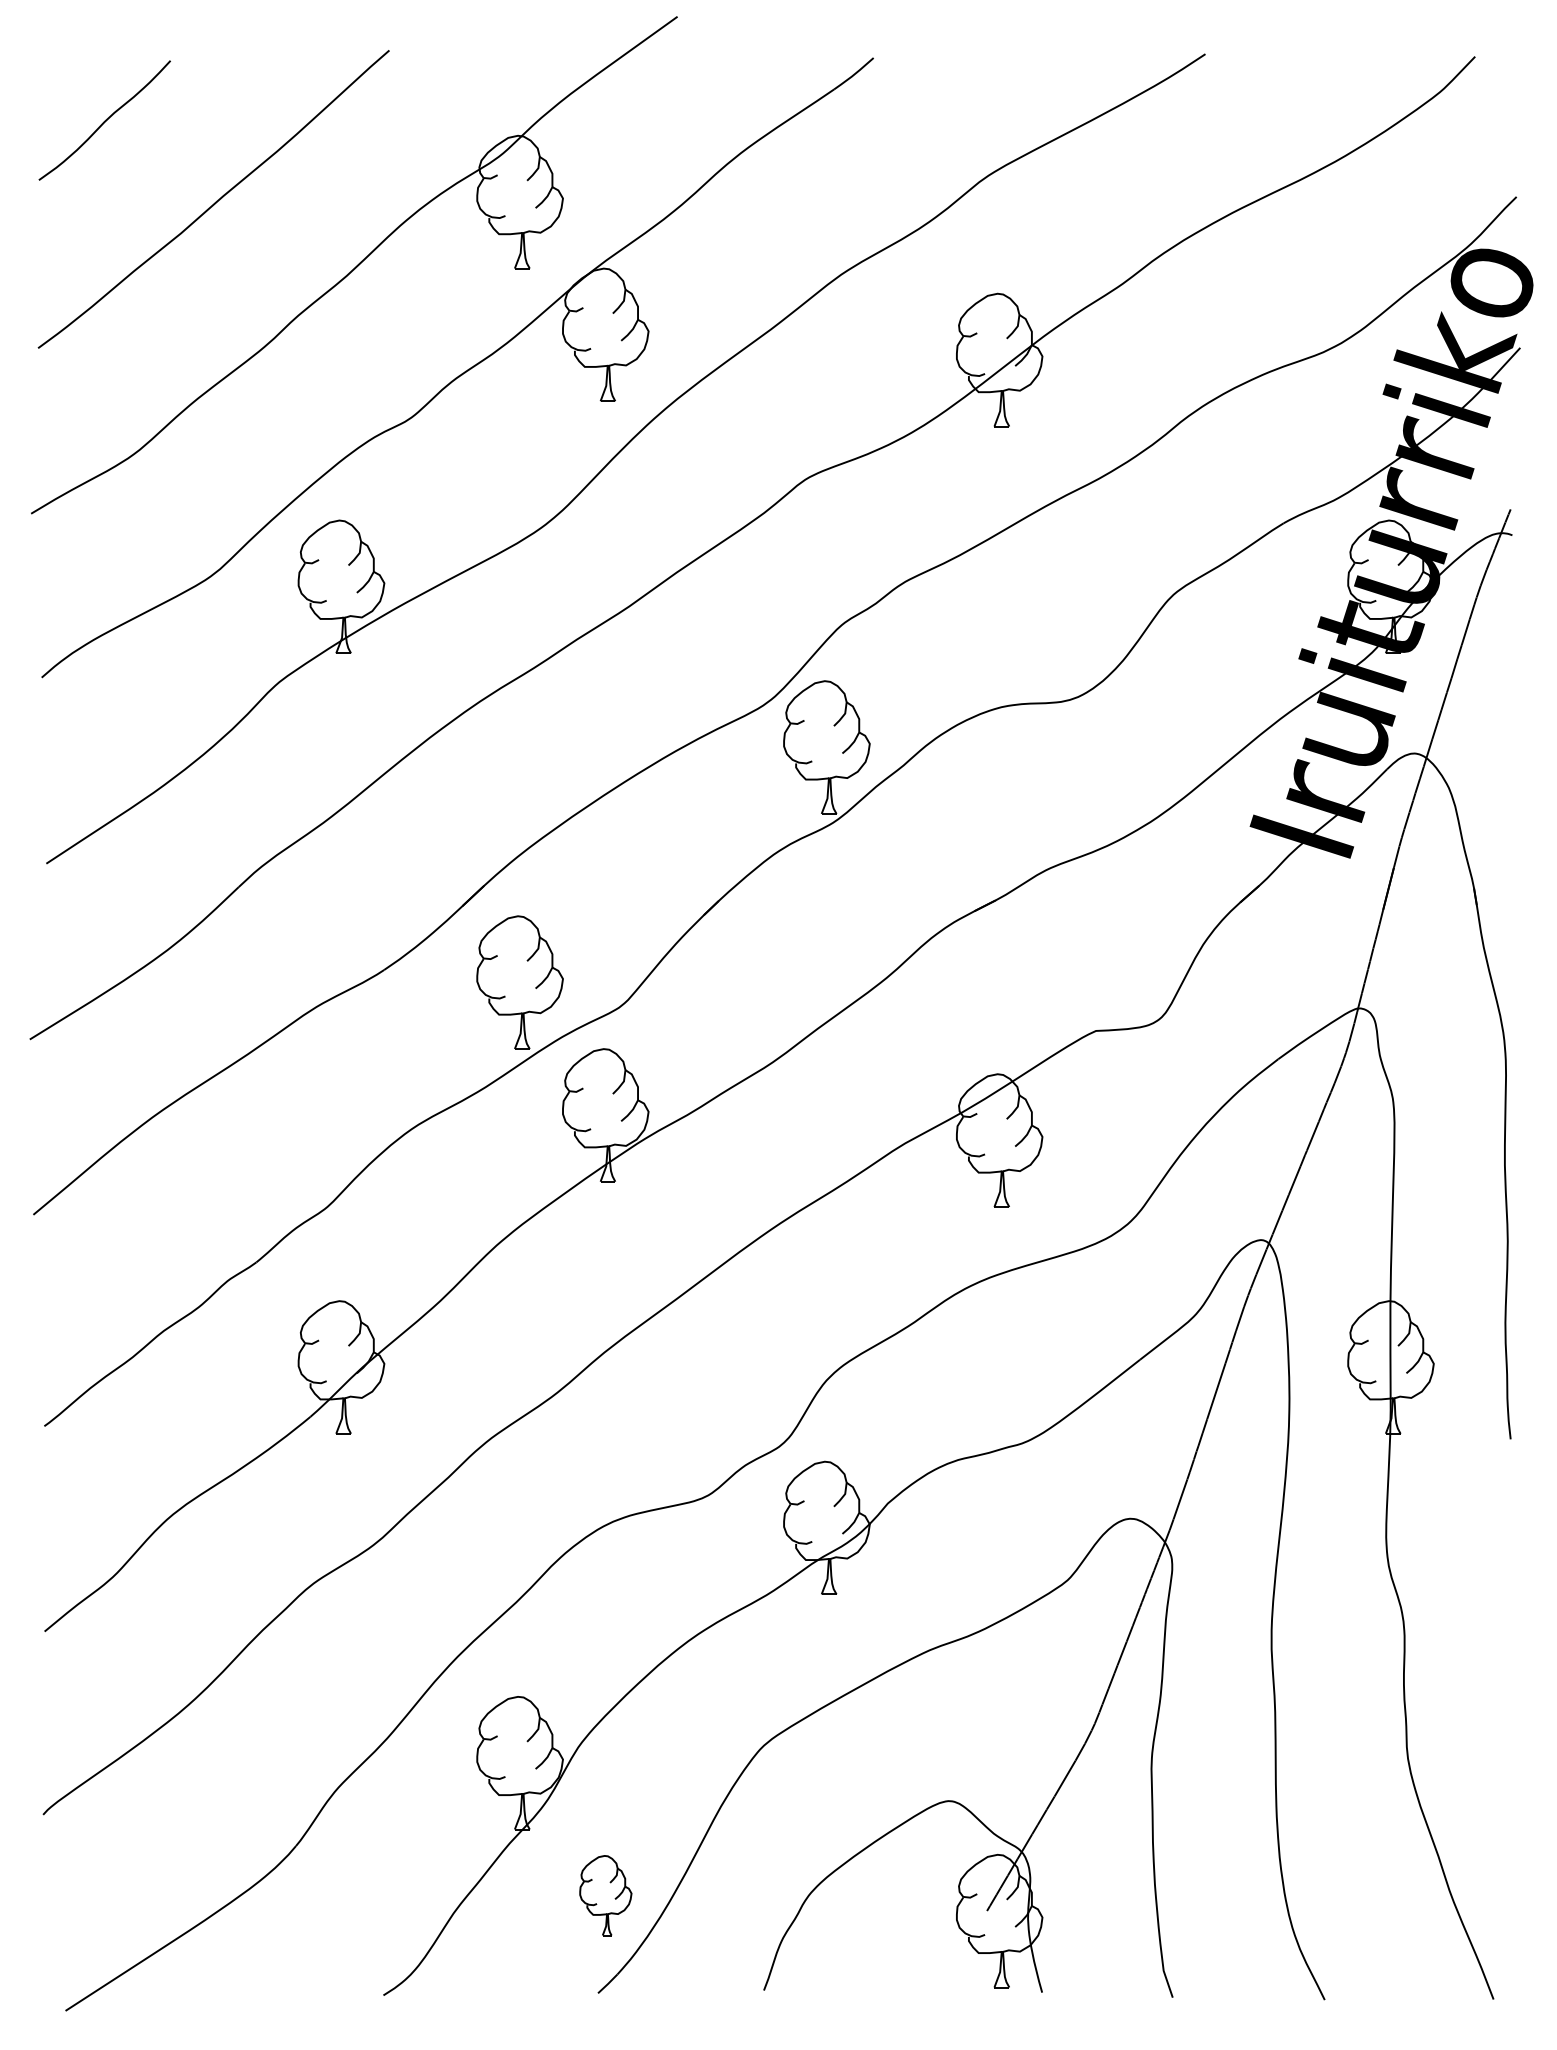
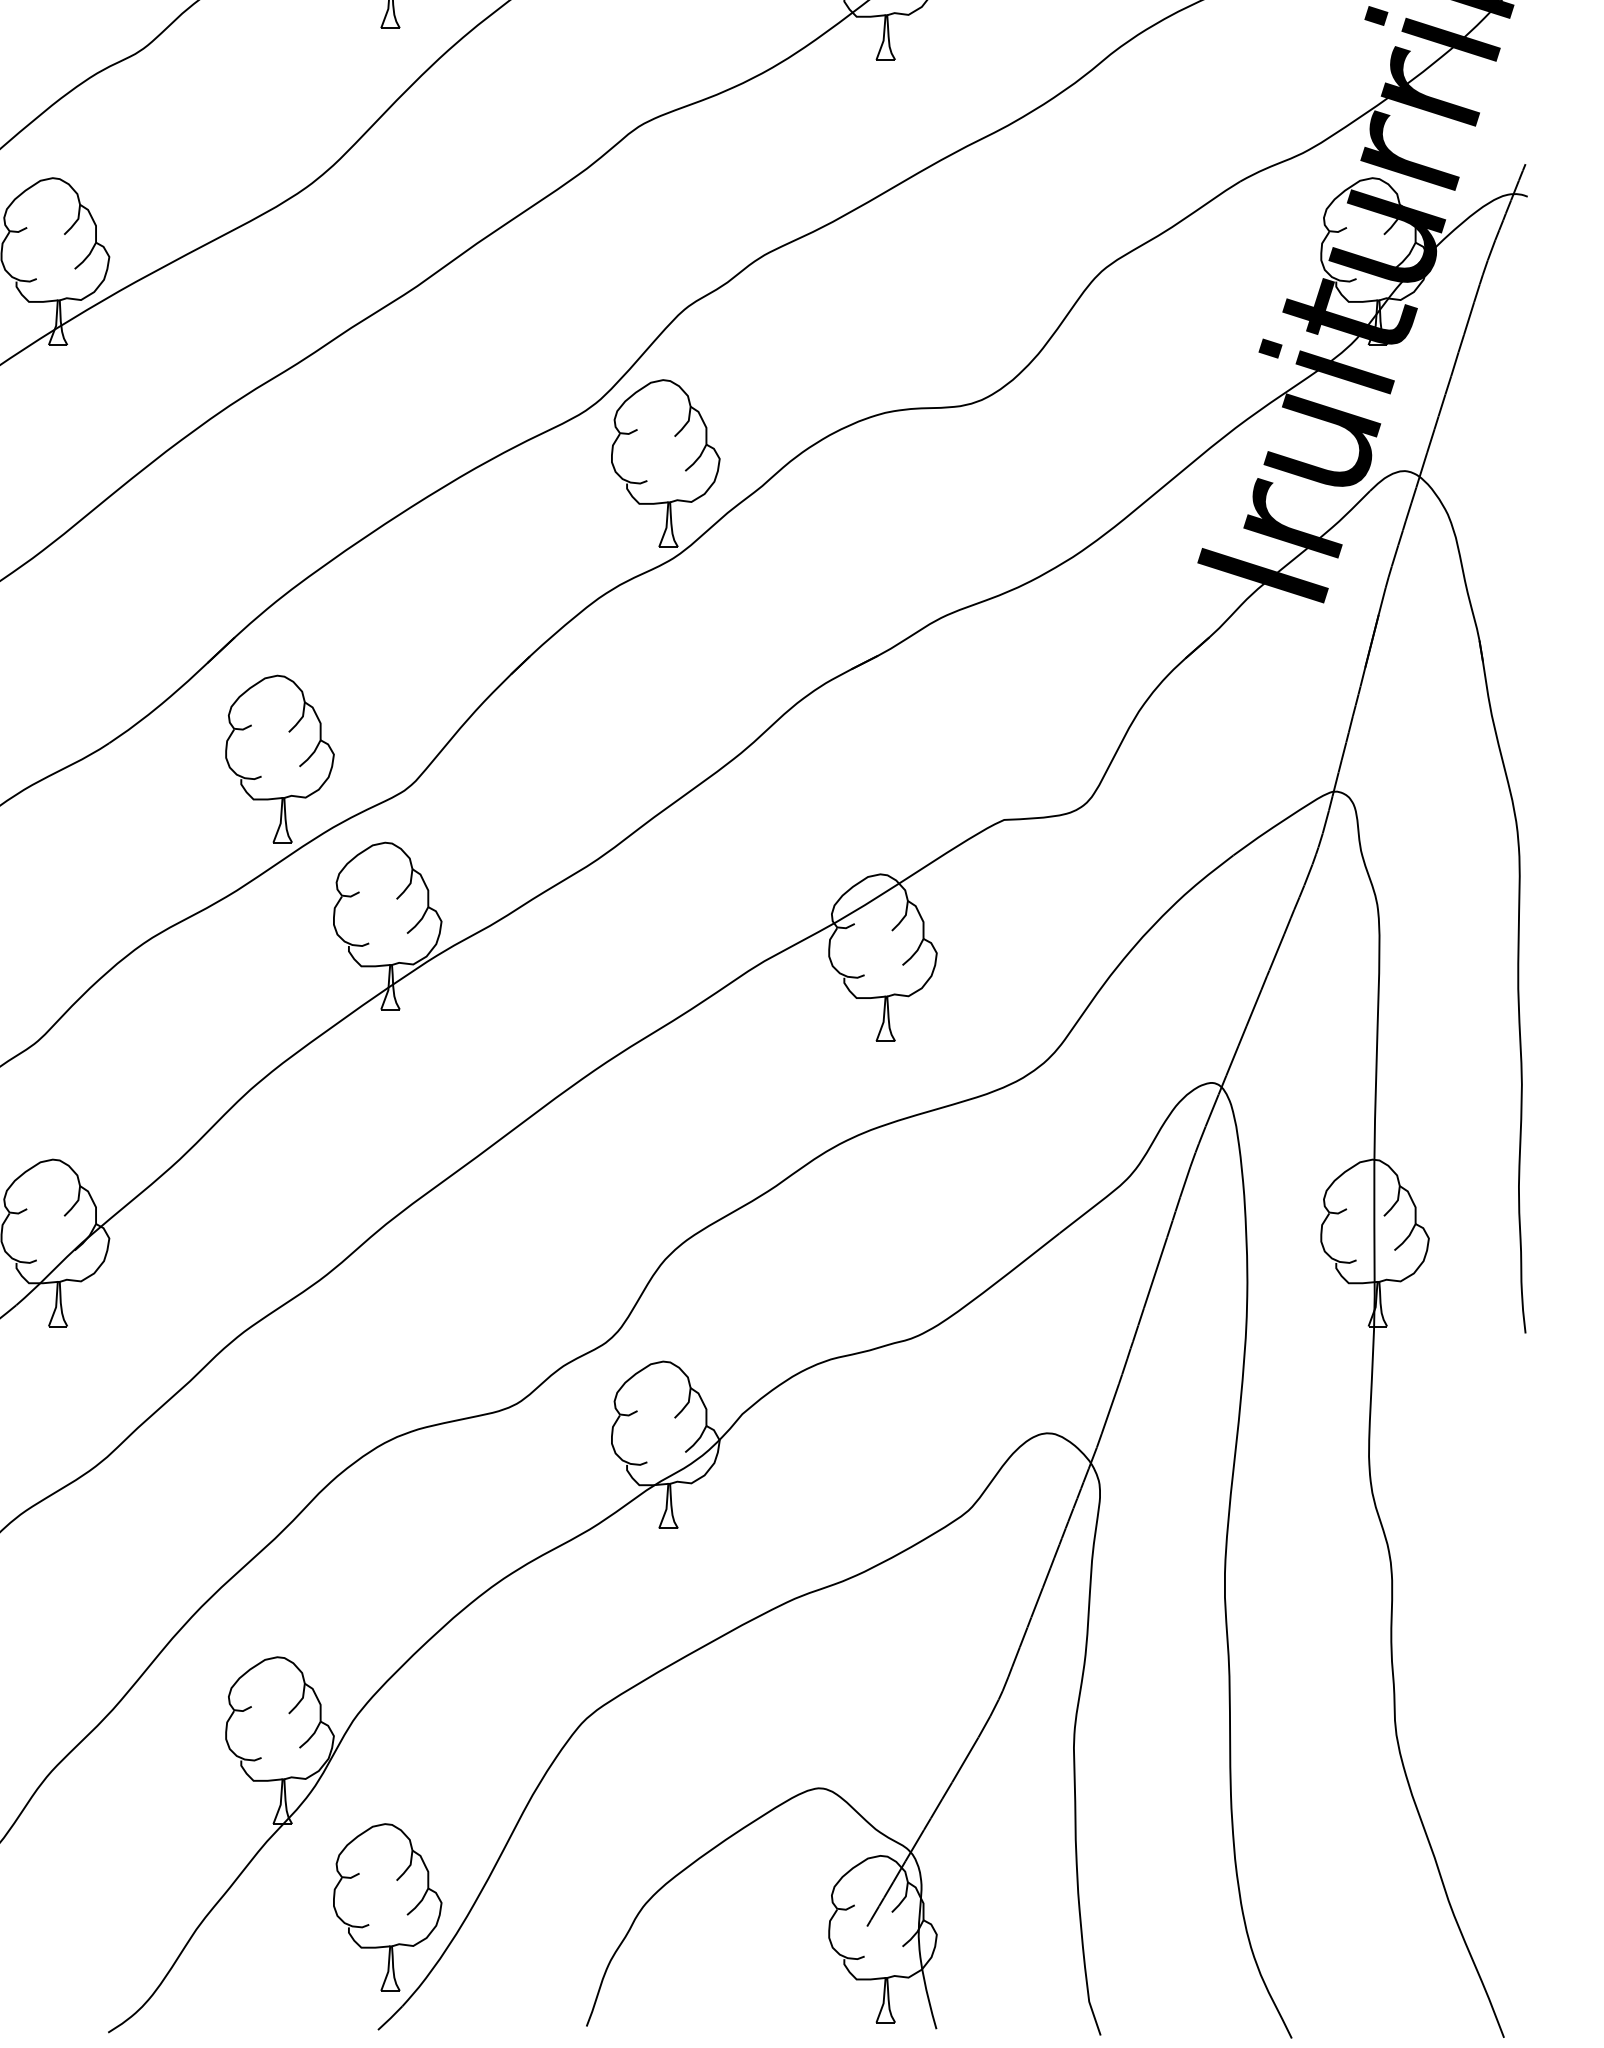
part: (605, 1895) -> (387, 1907), size x1.67

